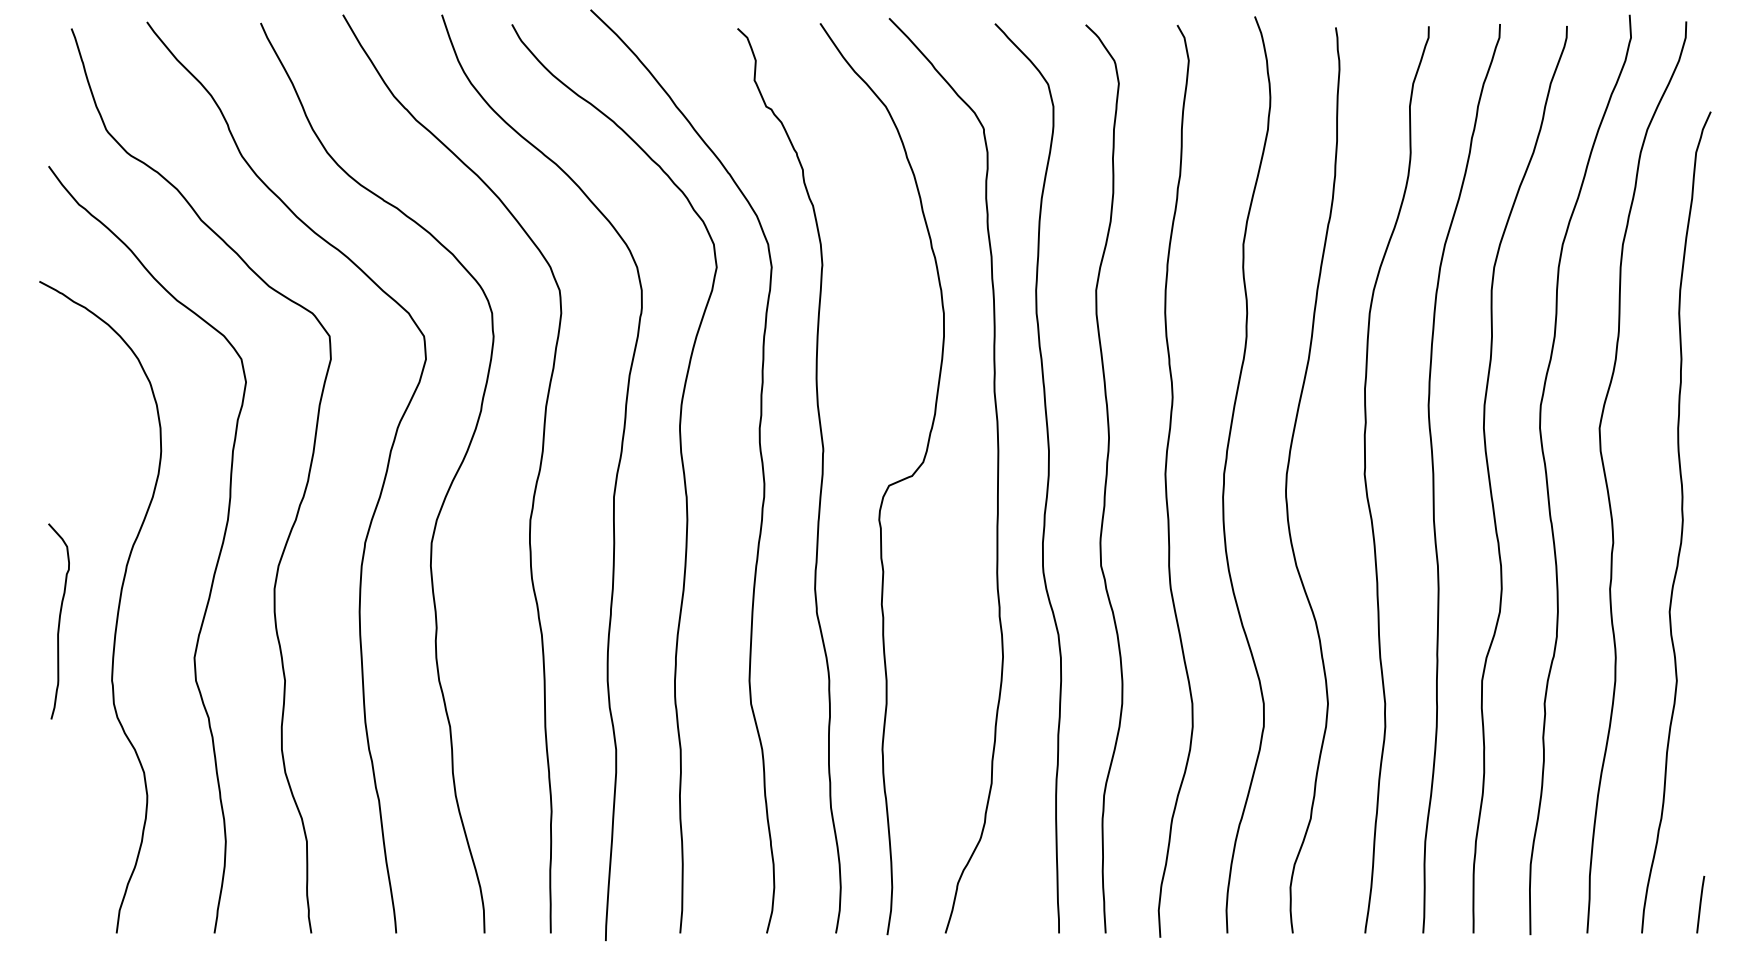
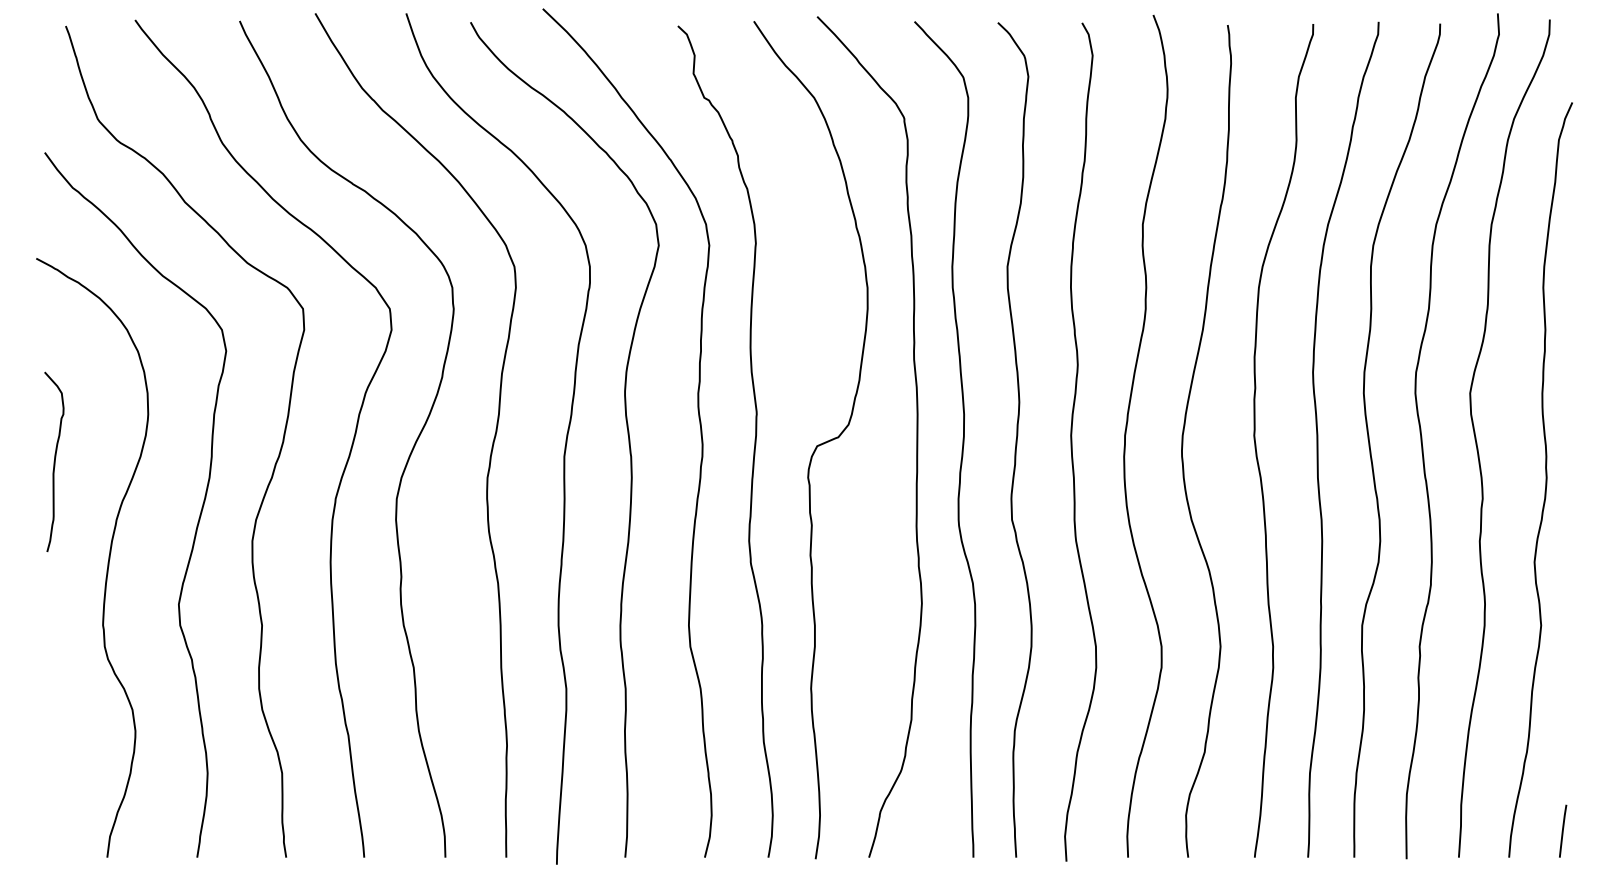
curve: (59, 620) -> (54, 461), moved

